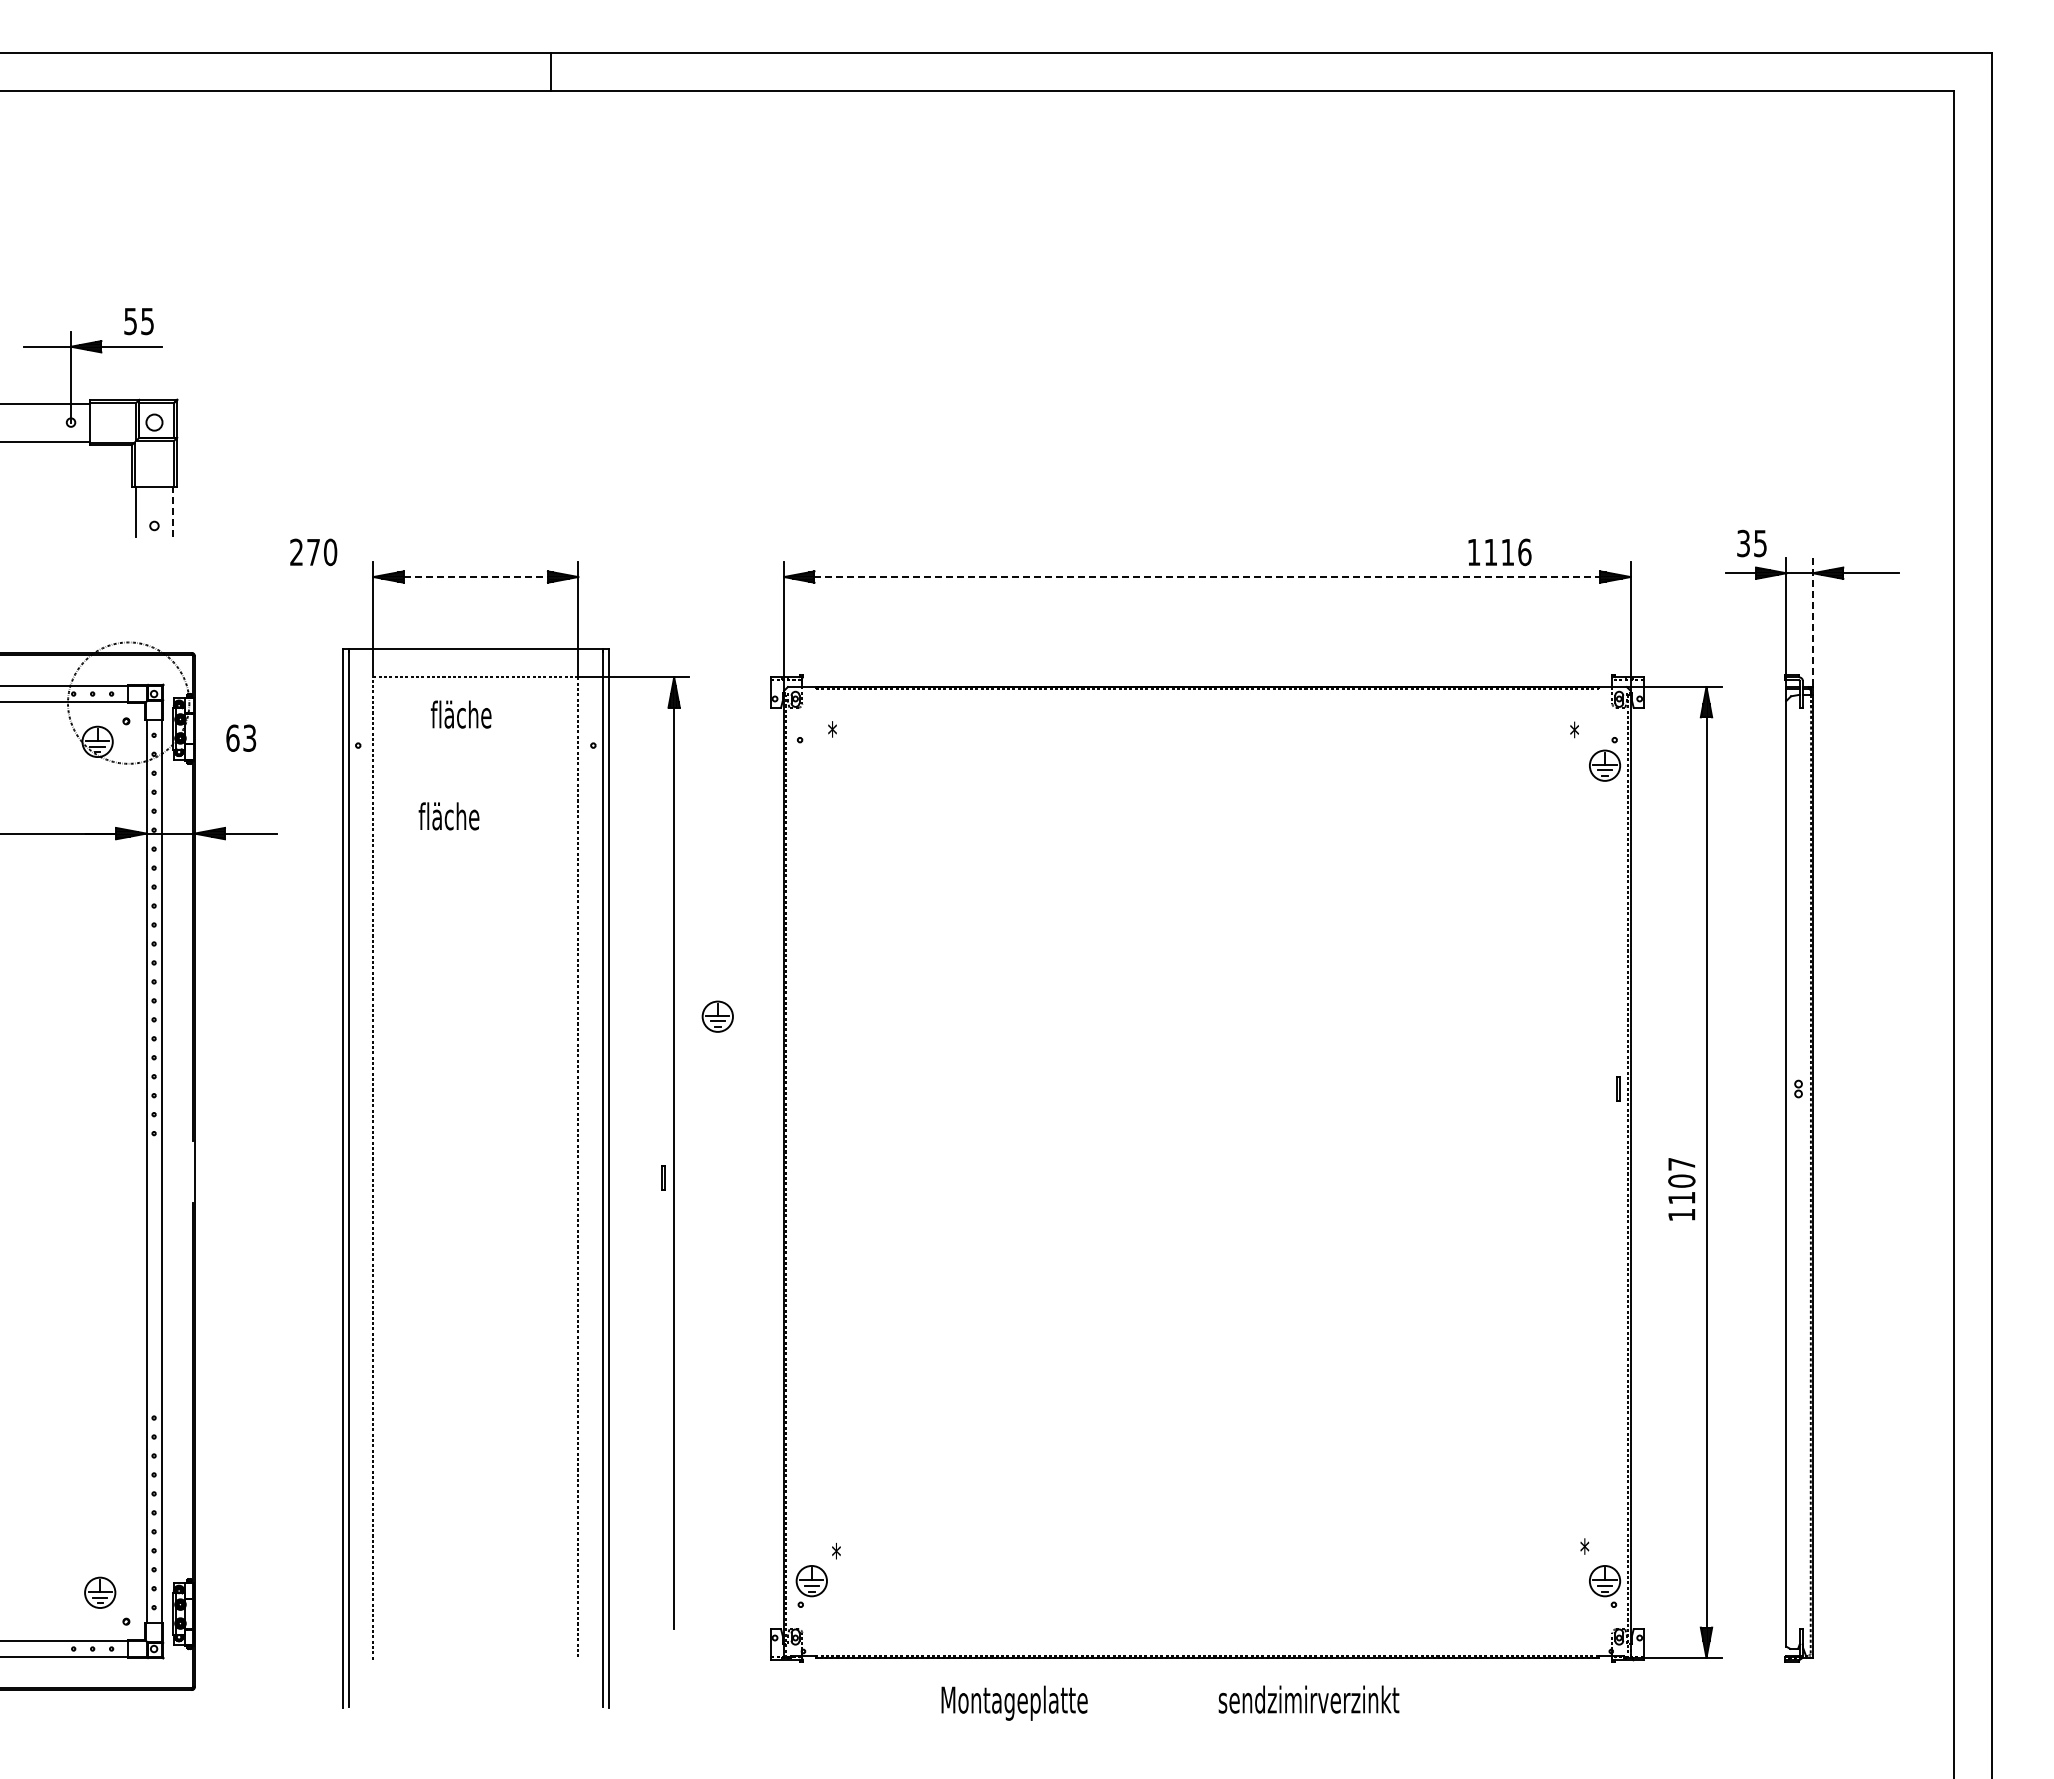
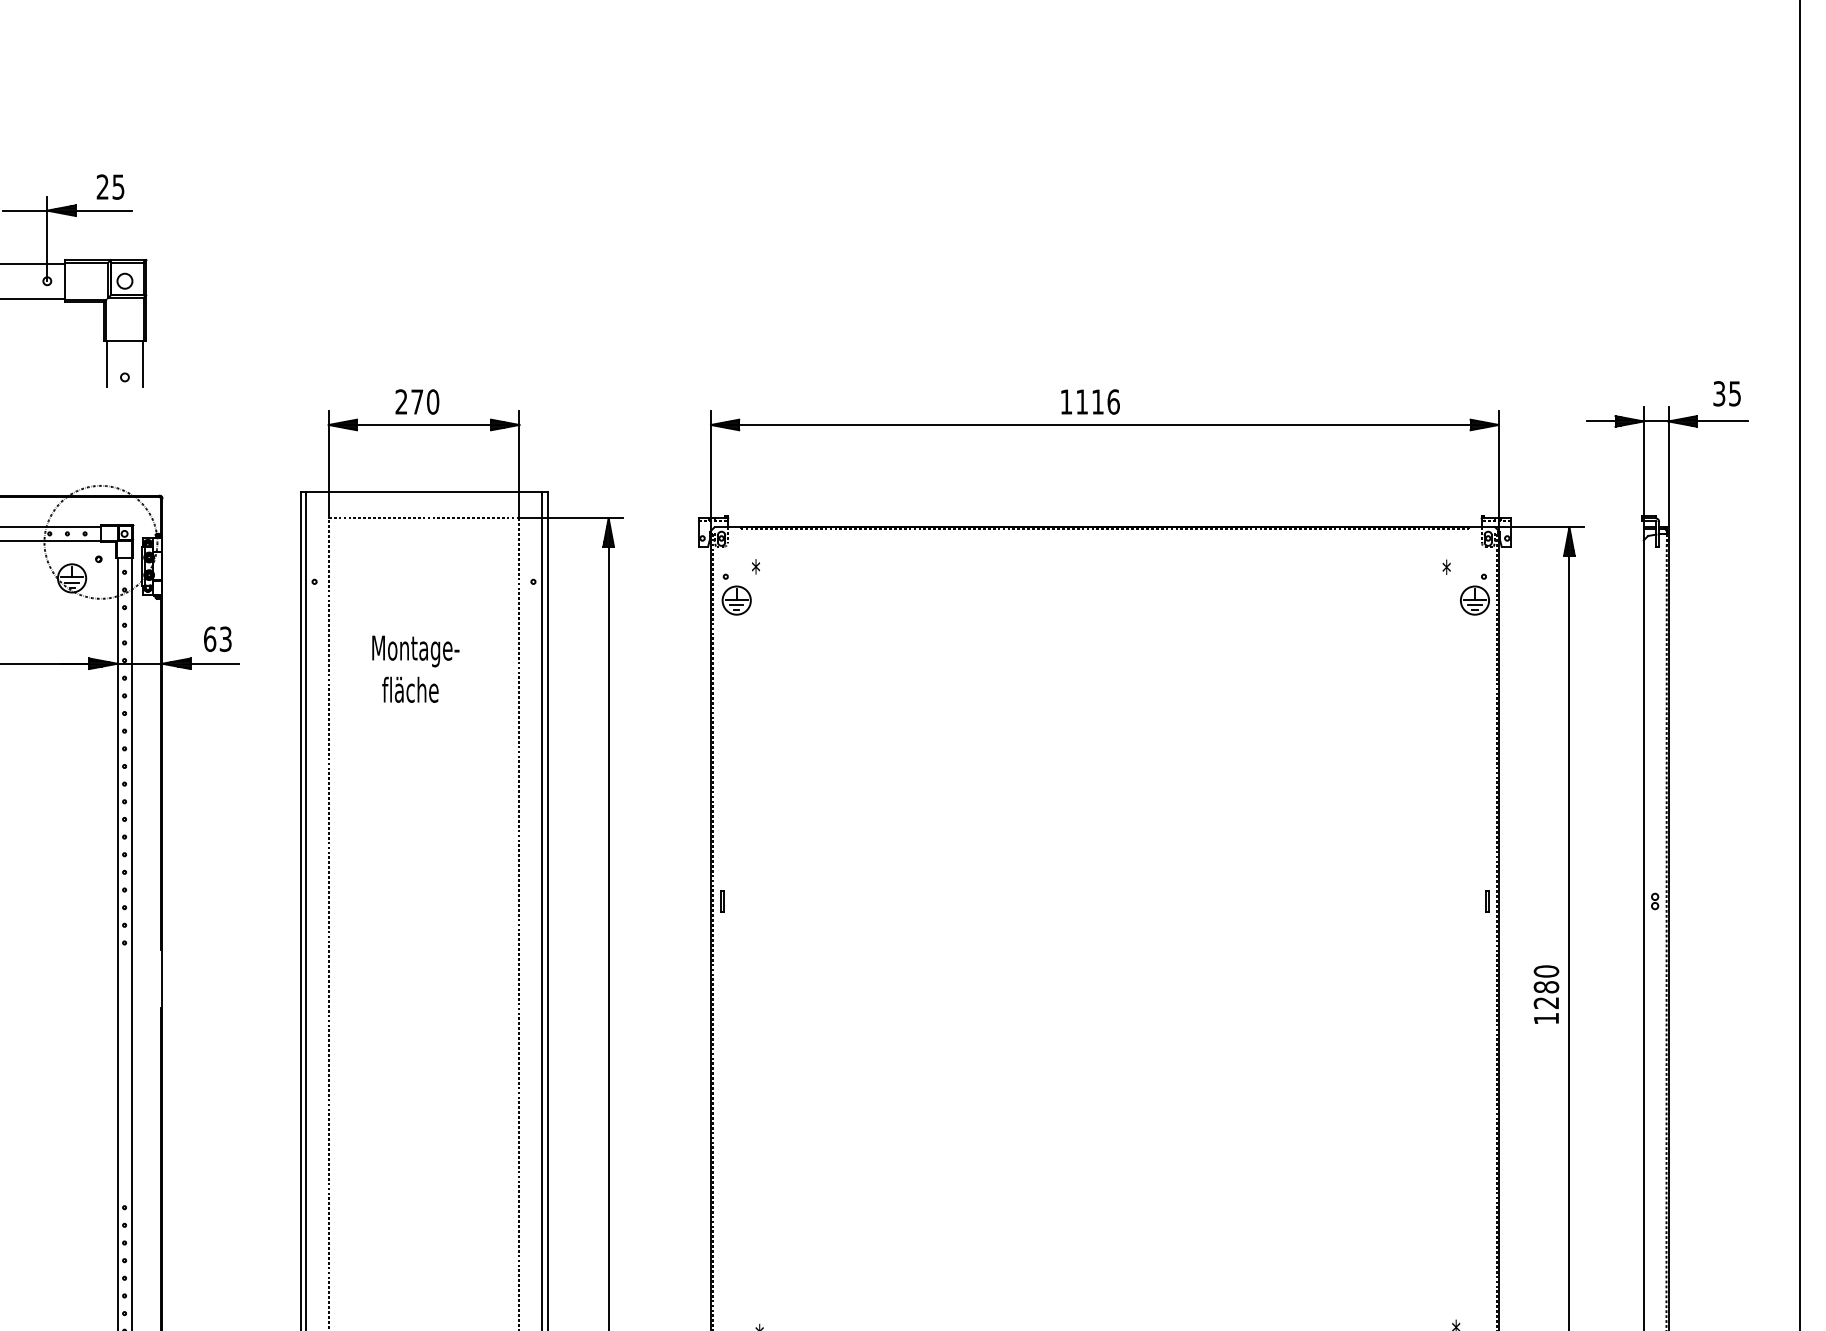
text: (130, 321) -> (102, 187), 55 -> 25
line: (173, 511) -> (142, 363), dashed -> solid
text: (1751, 543) -> (1726, 393), moved
text: (313, 552) -> (417, 402), moved
text: (1499, 552) -> (1090, 402), moved
line: (476, 577) -> (424, 425), dashed -> solid
line: (1207, 577) -> (1105, 425), dashed -> solid
line: (1812, 623) -> (1668, 468), dashed -> solid
text: (460, 714) -> (409, 689), moved
text: (241, 737) -> (218, 638), moved
text: (465, 819) -> (414, 650), fläche -> Montage-
part: (717, 1016) -> (736, 600), moved
line: (662, 1177) -> (721, 900), moved
text: (1681, 1180) -> (1546, 986), 1107 -> 1280

